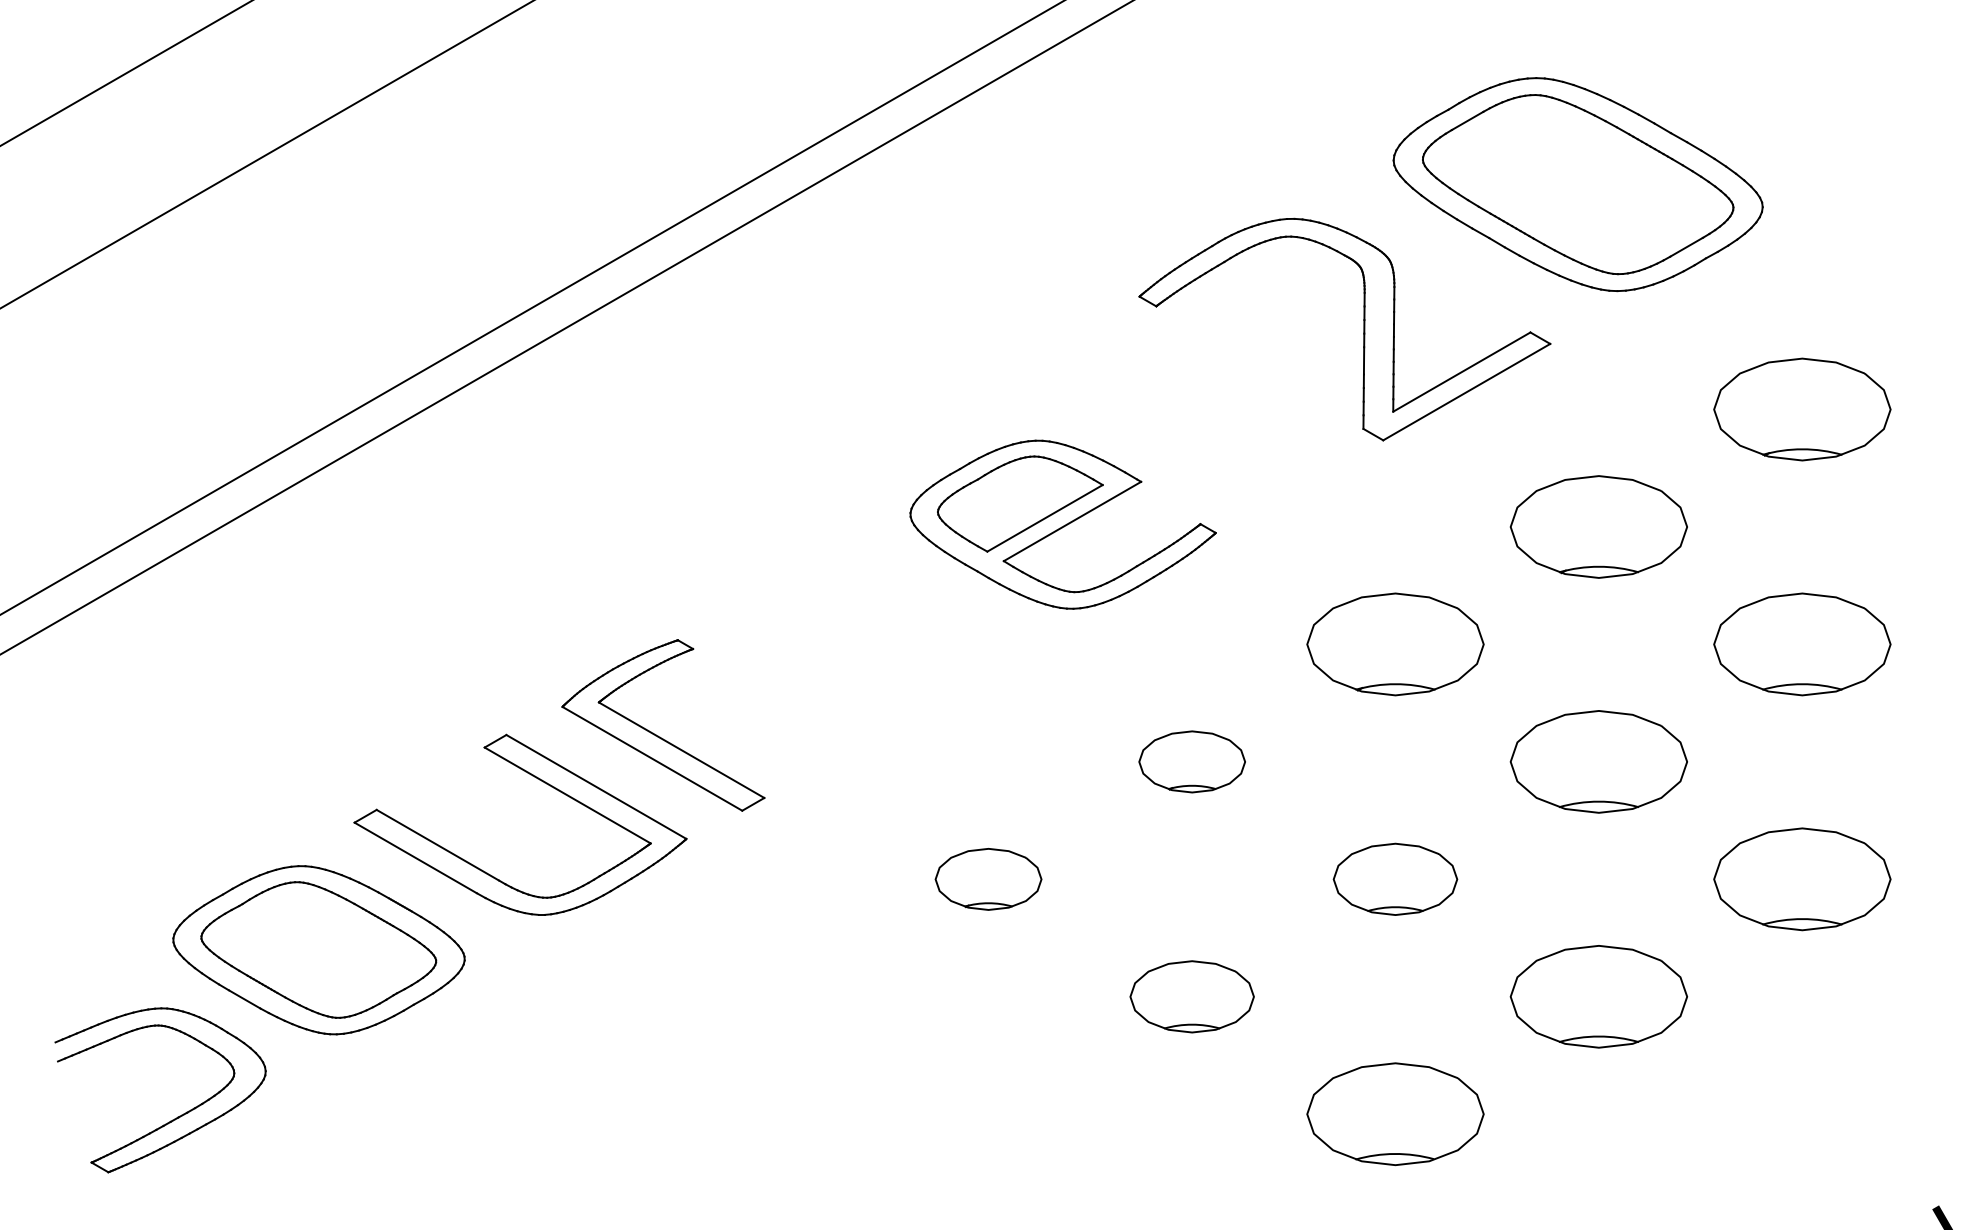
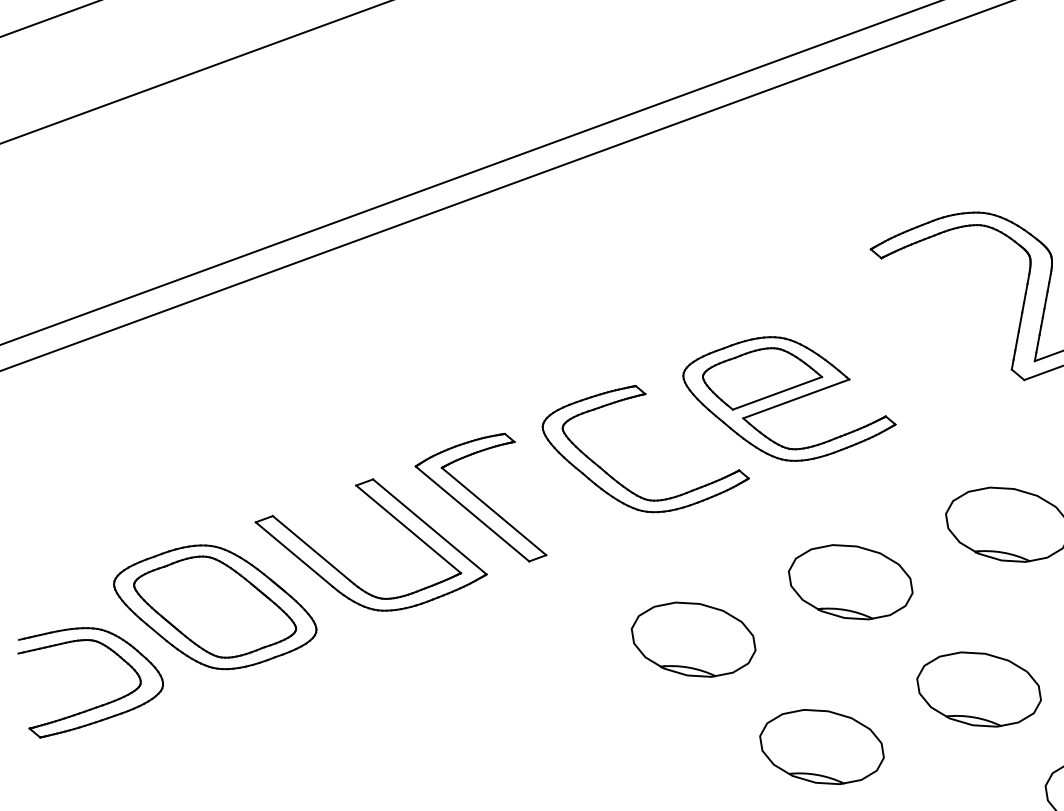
part: (849, 680) -> (620, 483), added
part: (1192, 761) -> (851, 582), size x1.67
part: (988, 879) -> (693, 639), size x1.67
part: (1395, 879) -> (979, 689), size x1.43
part: (1192, 996) -> (822, 746), size x1.43

